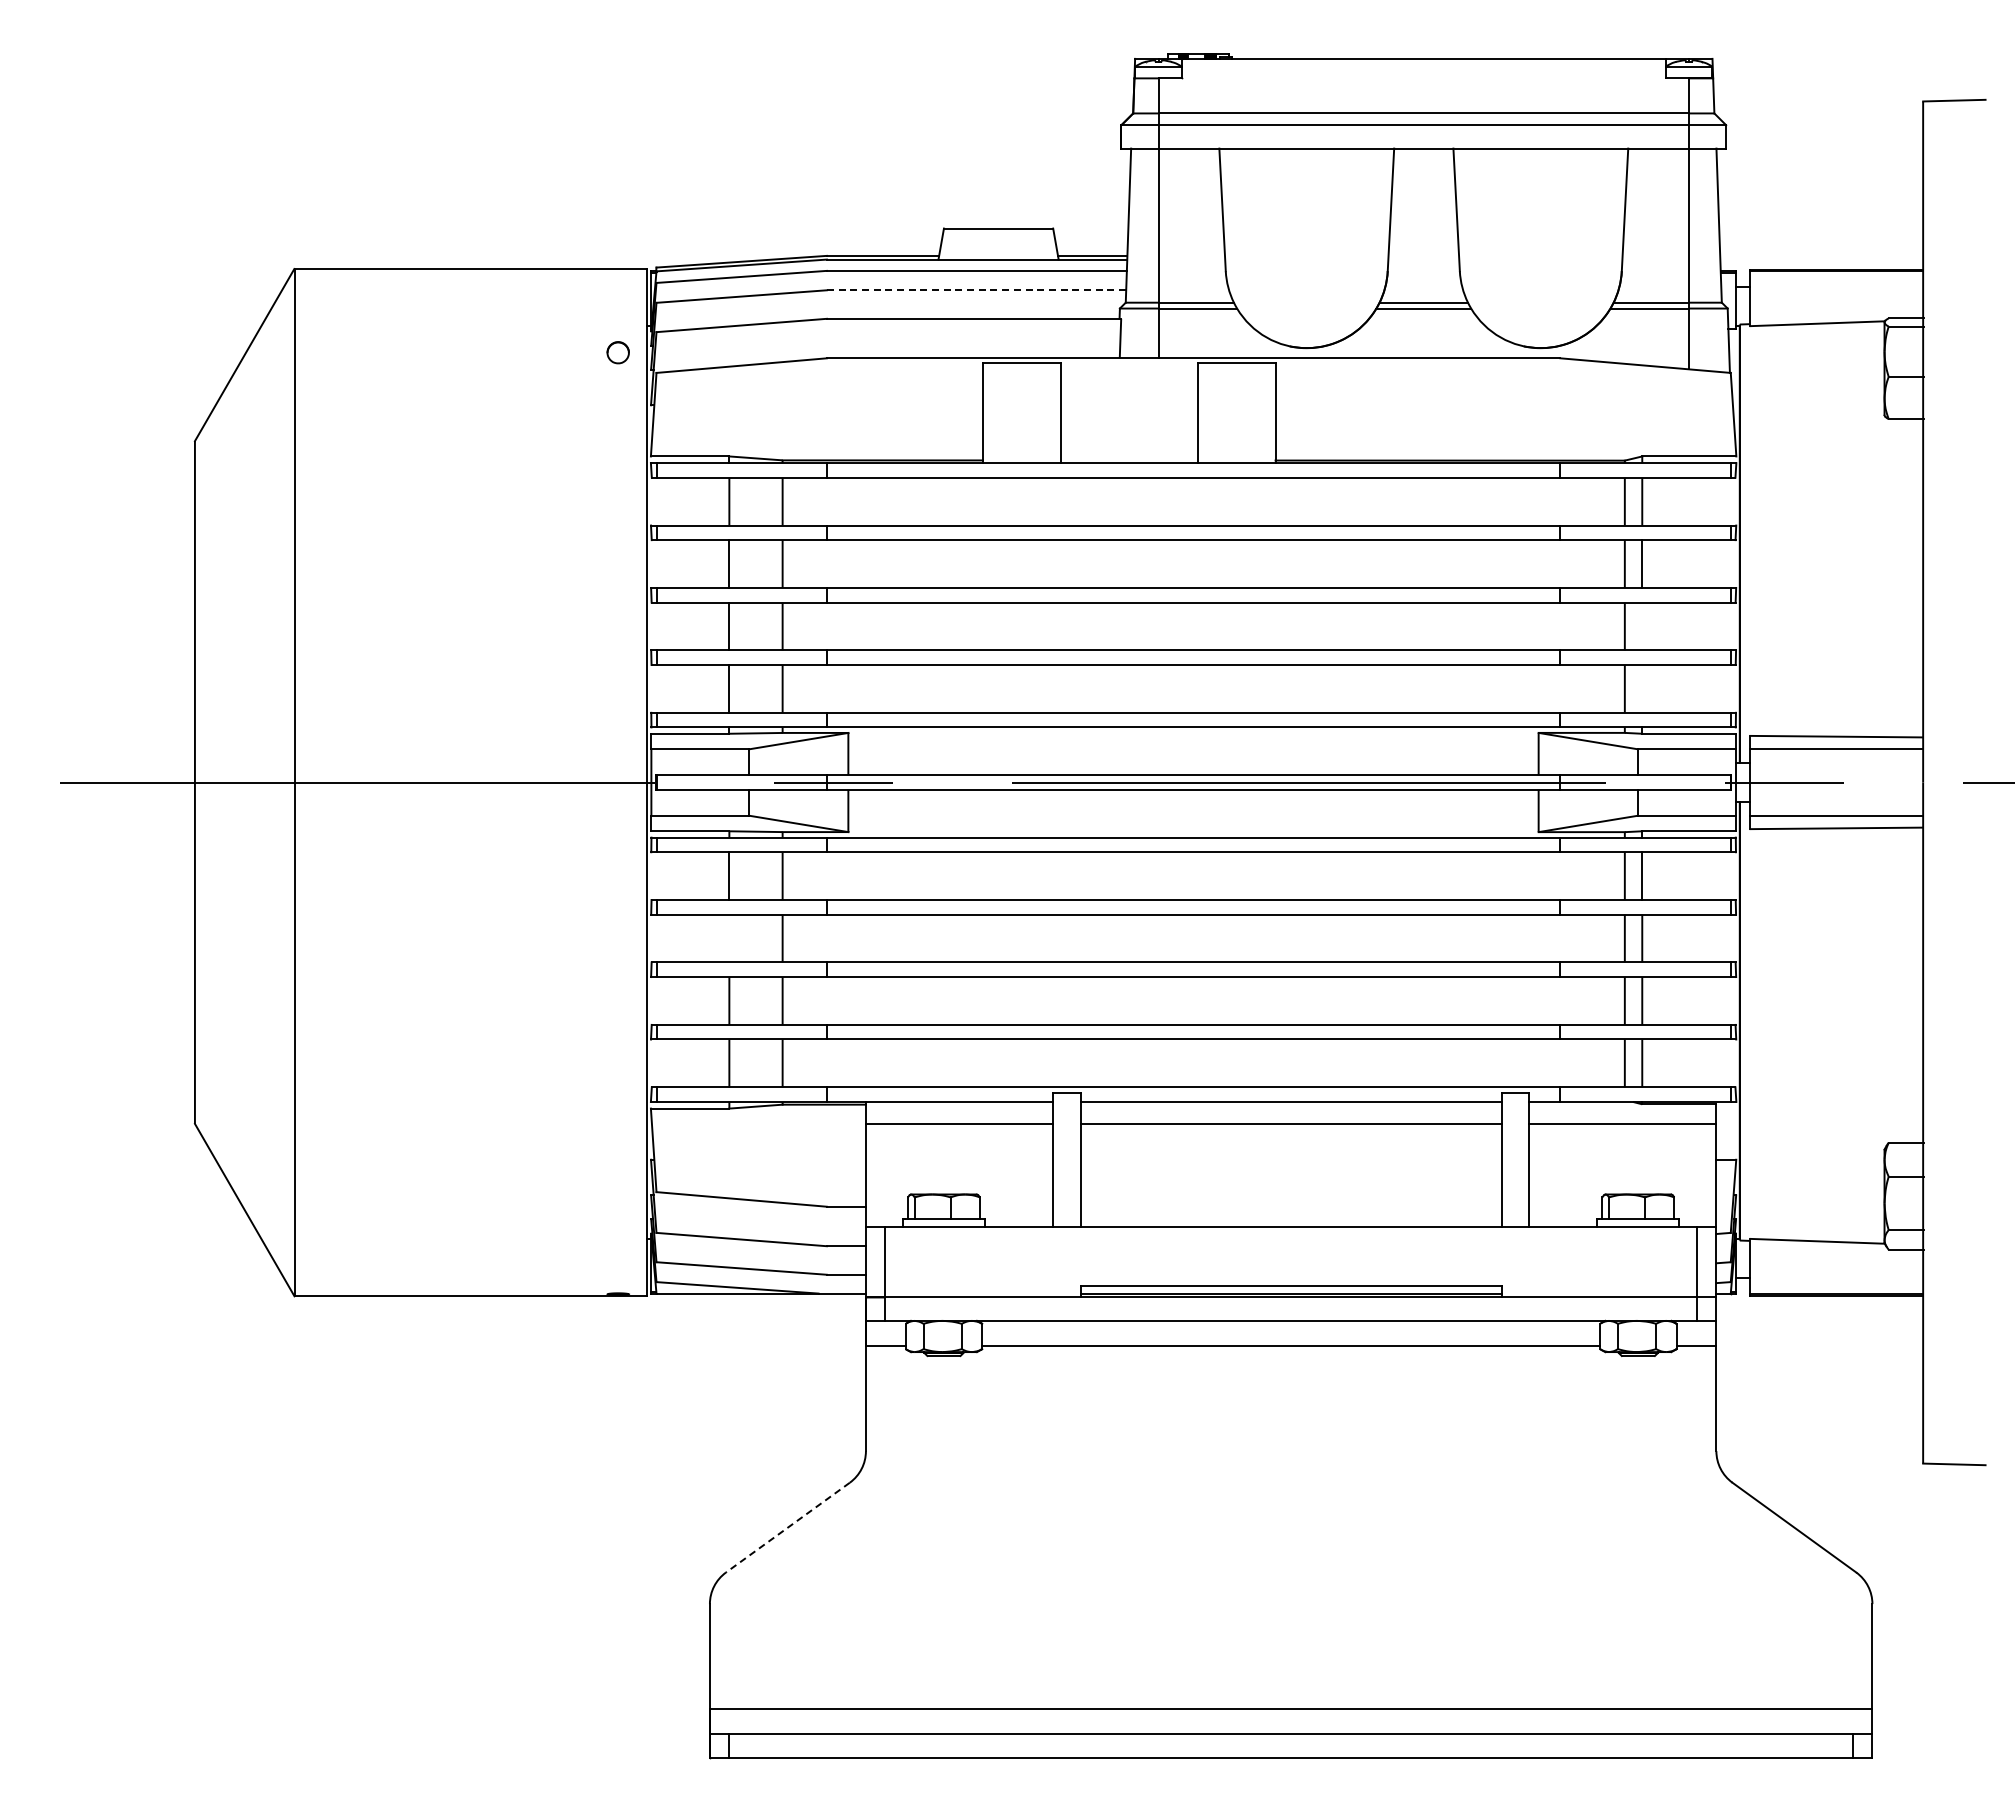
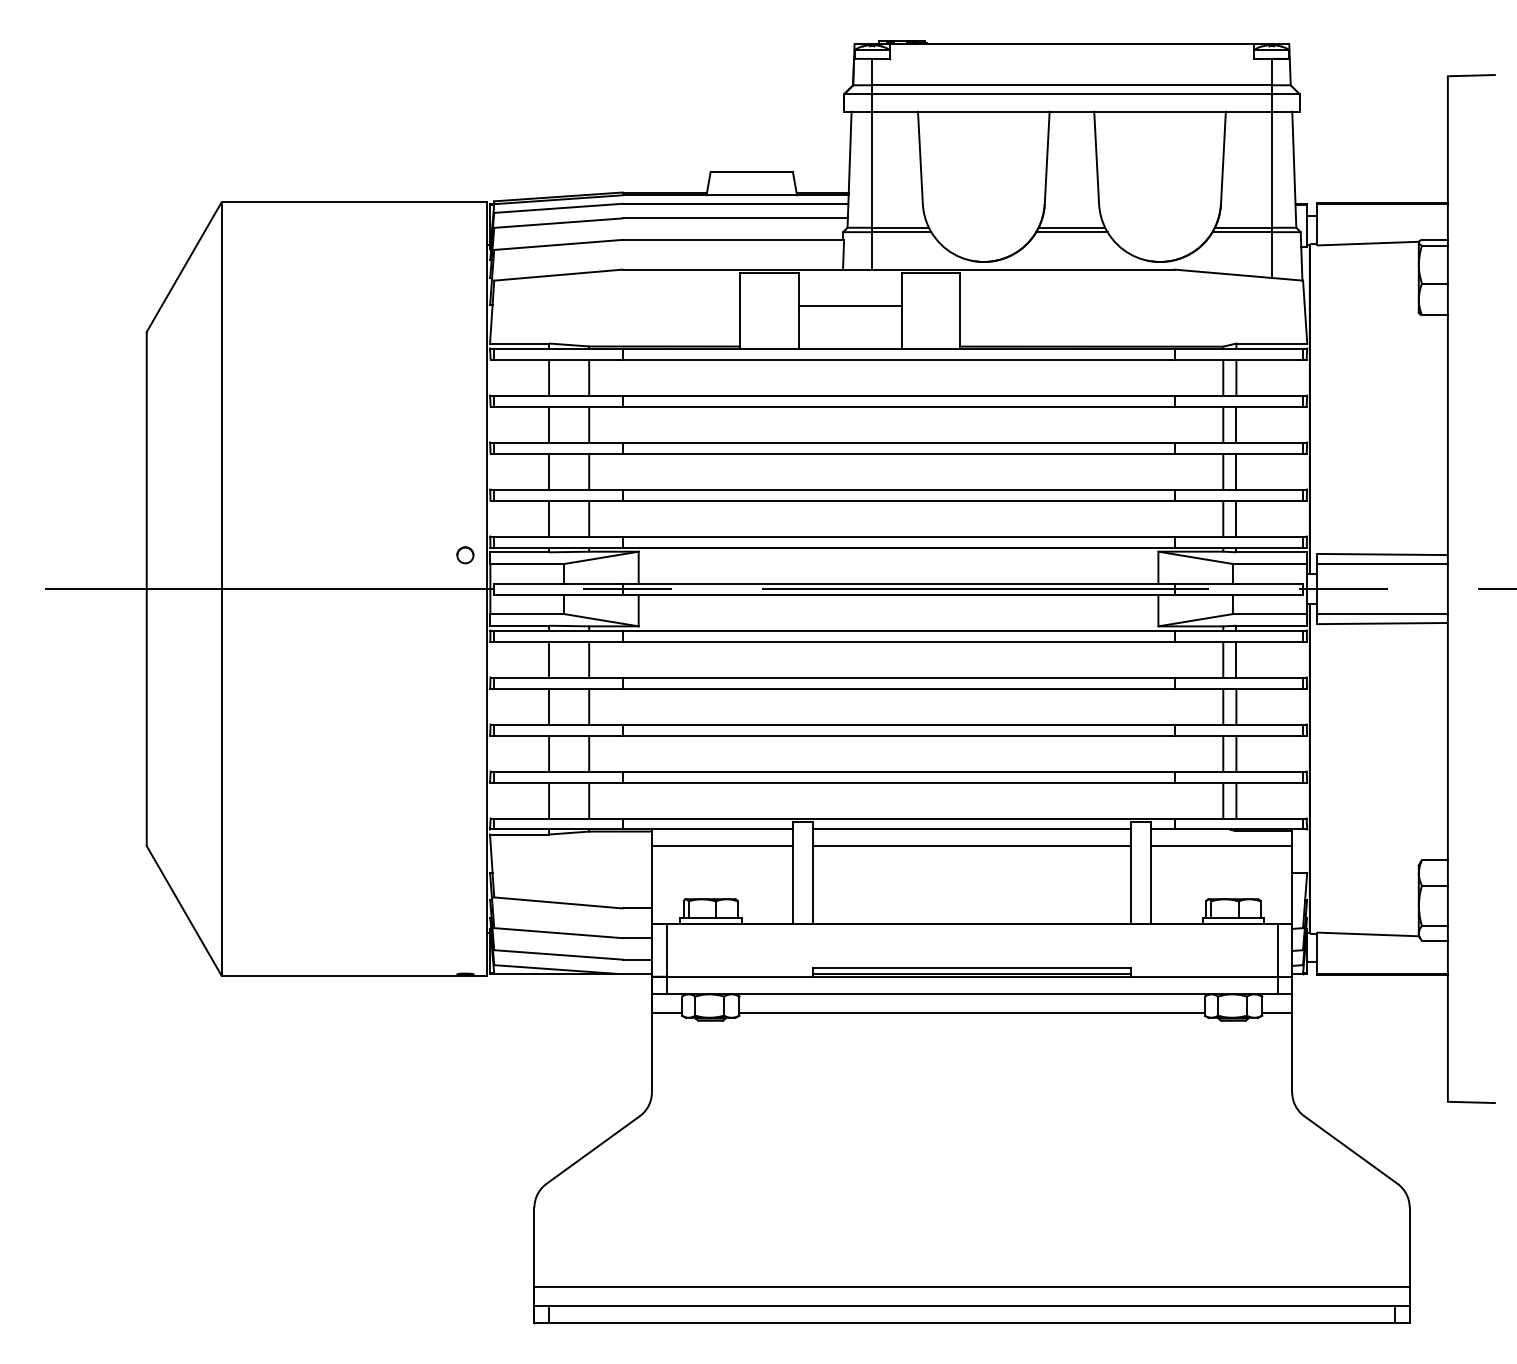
line: (976, 290) -> (735, 218), dashed -> solid
part: (617, 352) -> (464, 555), moved
line: (1129, 406) -> (850, 305), added
line: (1642, 626) -> (1236, 471), added
line: (1642, 688) -> (1236, 518), added
line: (729, 938) -> (549, 706), added
line: (787, 1527) -> (592, 1149), dashed -> solid

